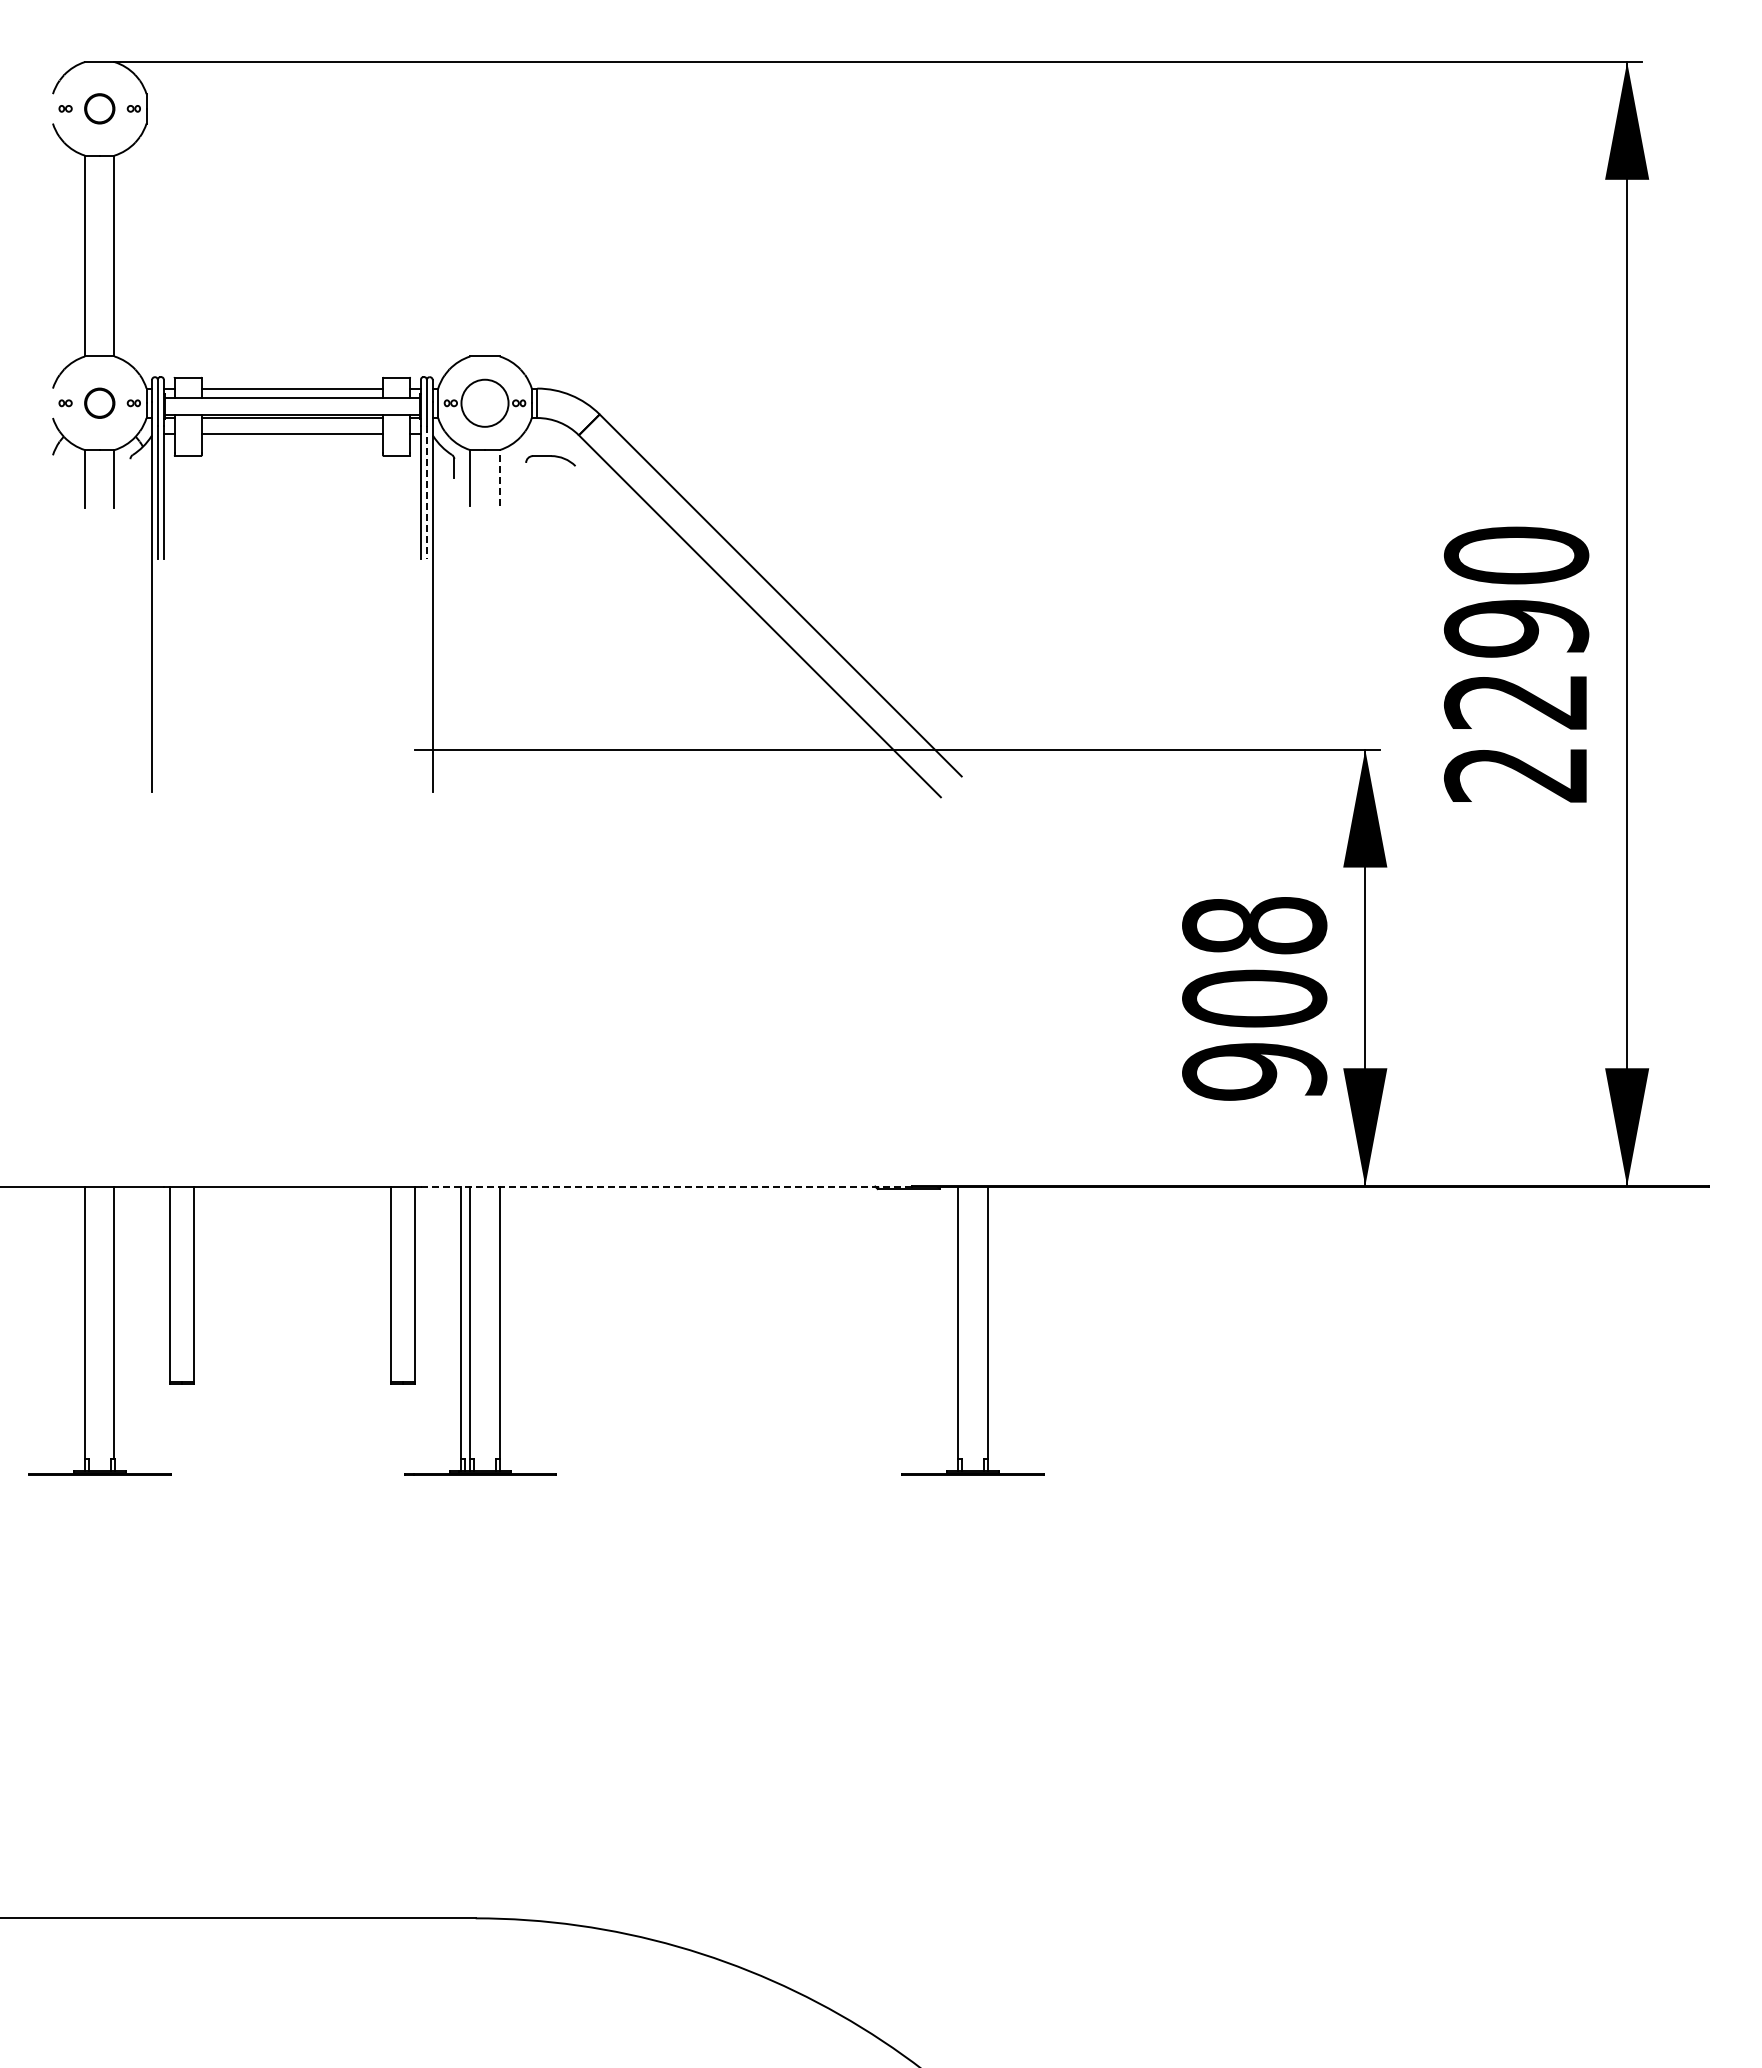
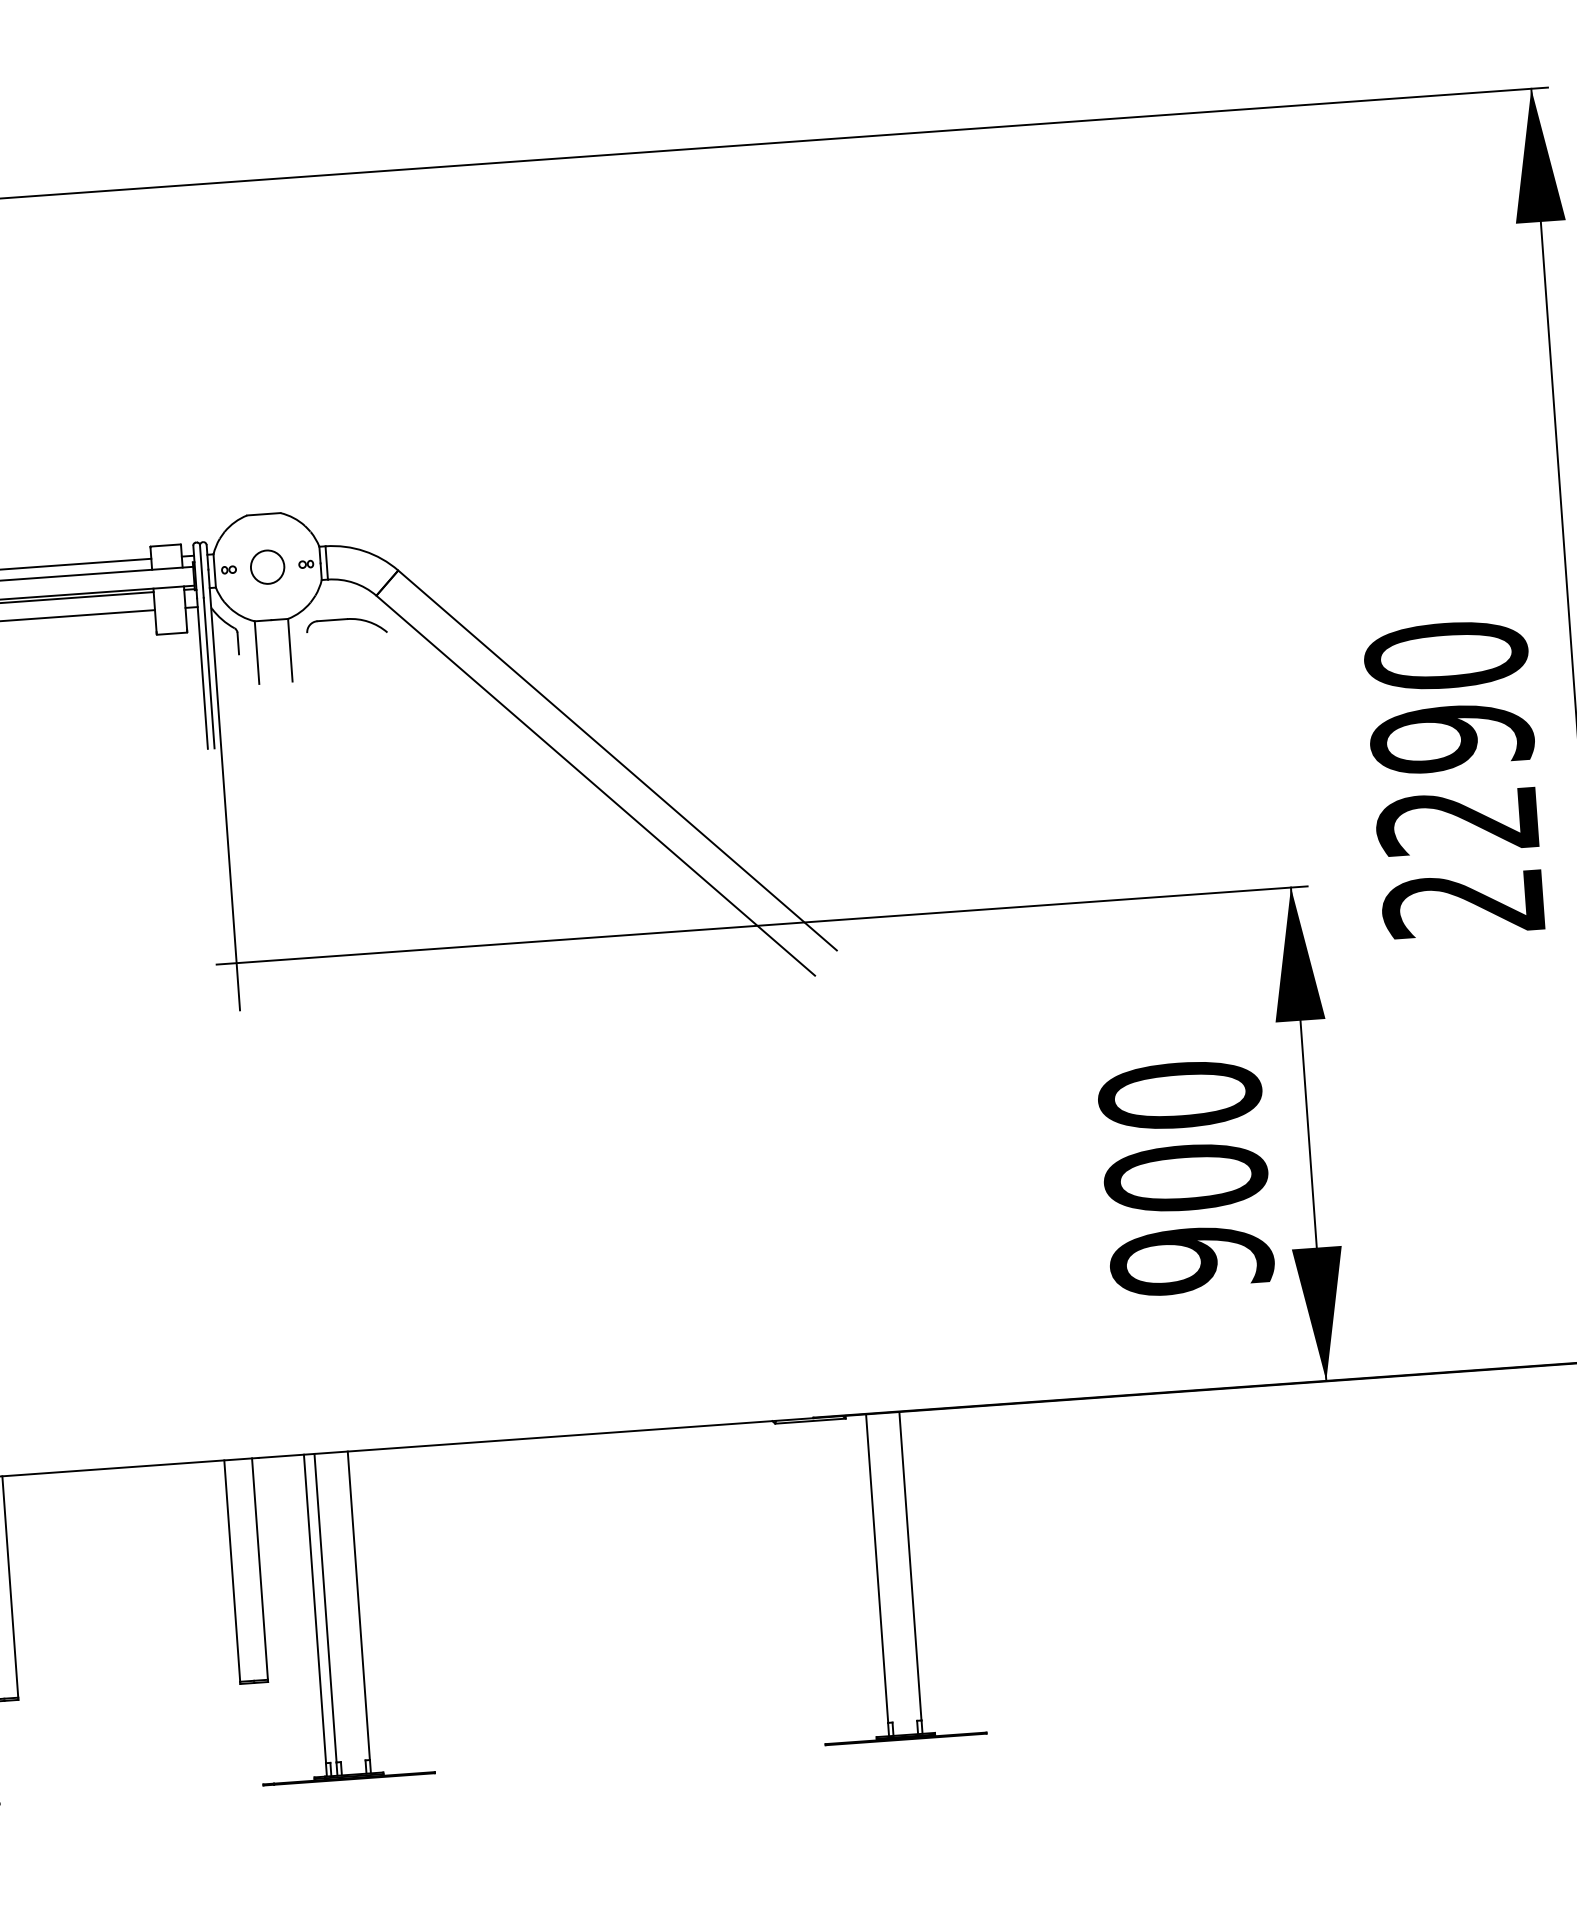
circle: (484, 403) -> (267, 567), size x0.62
part: (550, 460) -> (346, 626), size x1.43
line: (499, 477) -> (290, 649), dashed -> solid
line: (426, 492) -> (208, 672), dashed -> solid
text: (1254, 925) -> (1179, 1095), 908 -> 900
line: (666, 1186) -> (536, 1437), dashed -> solid

